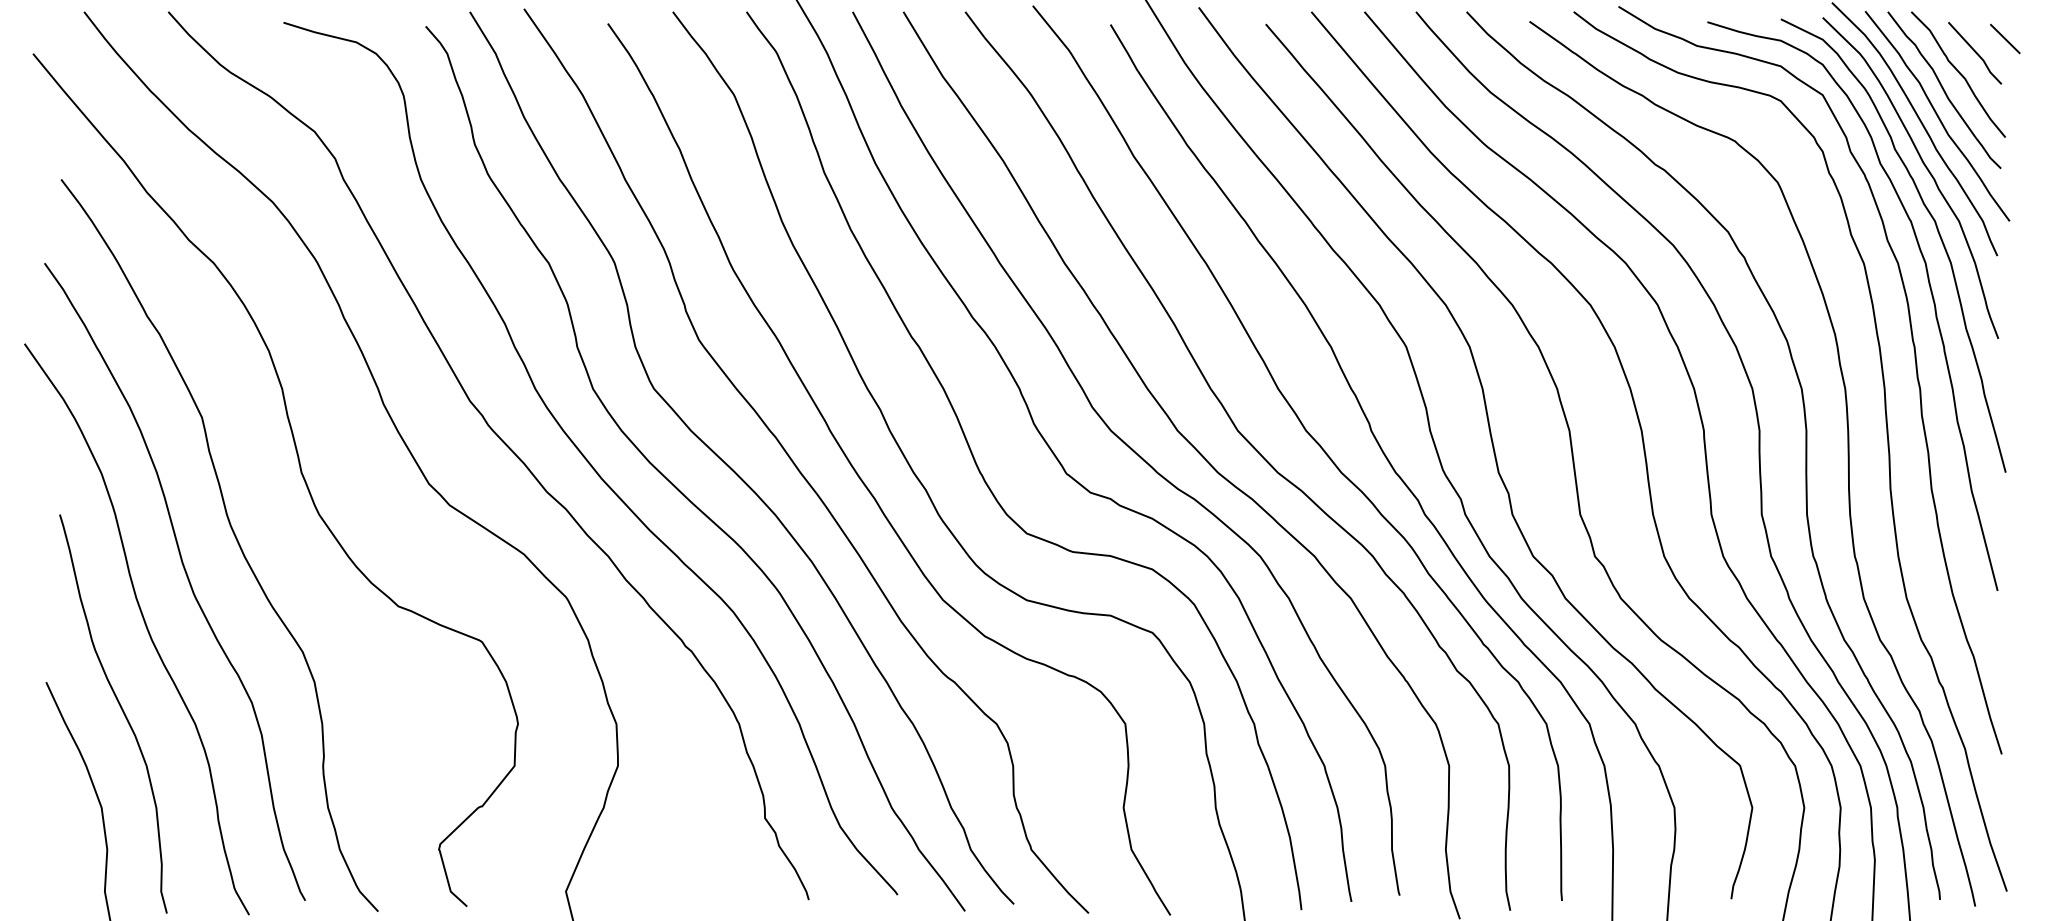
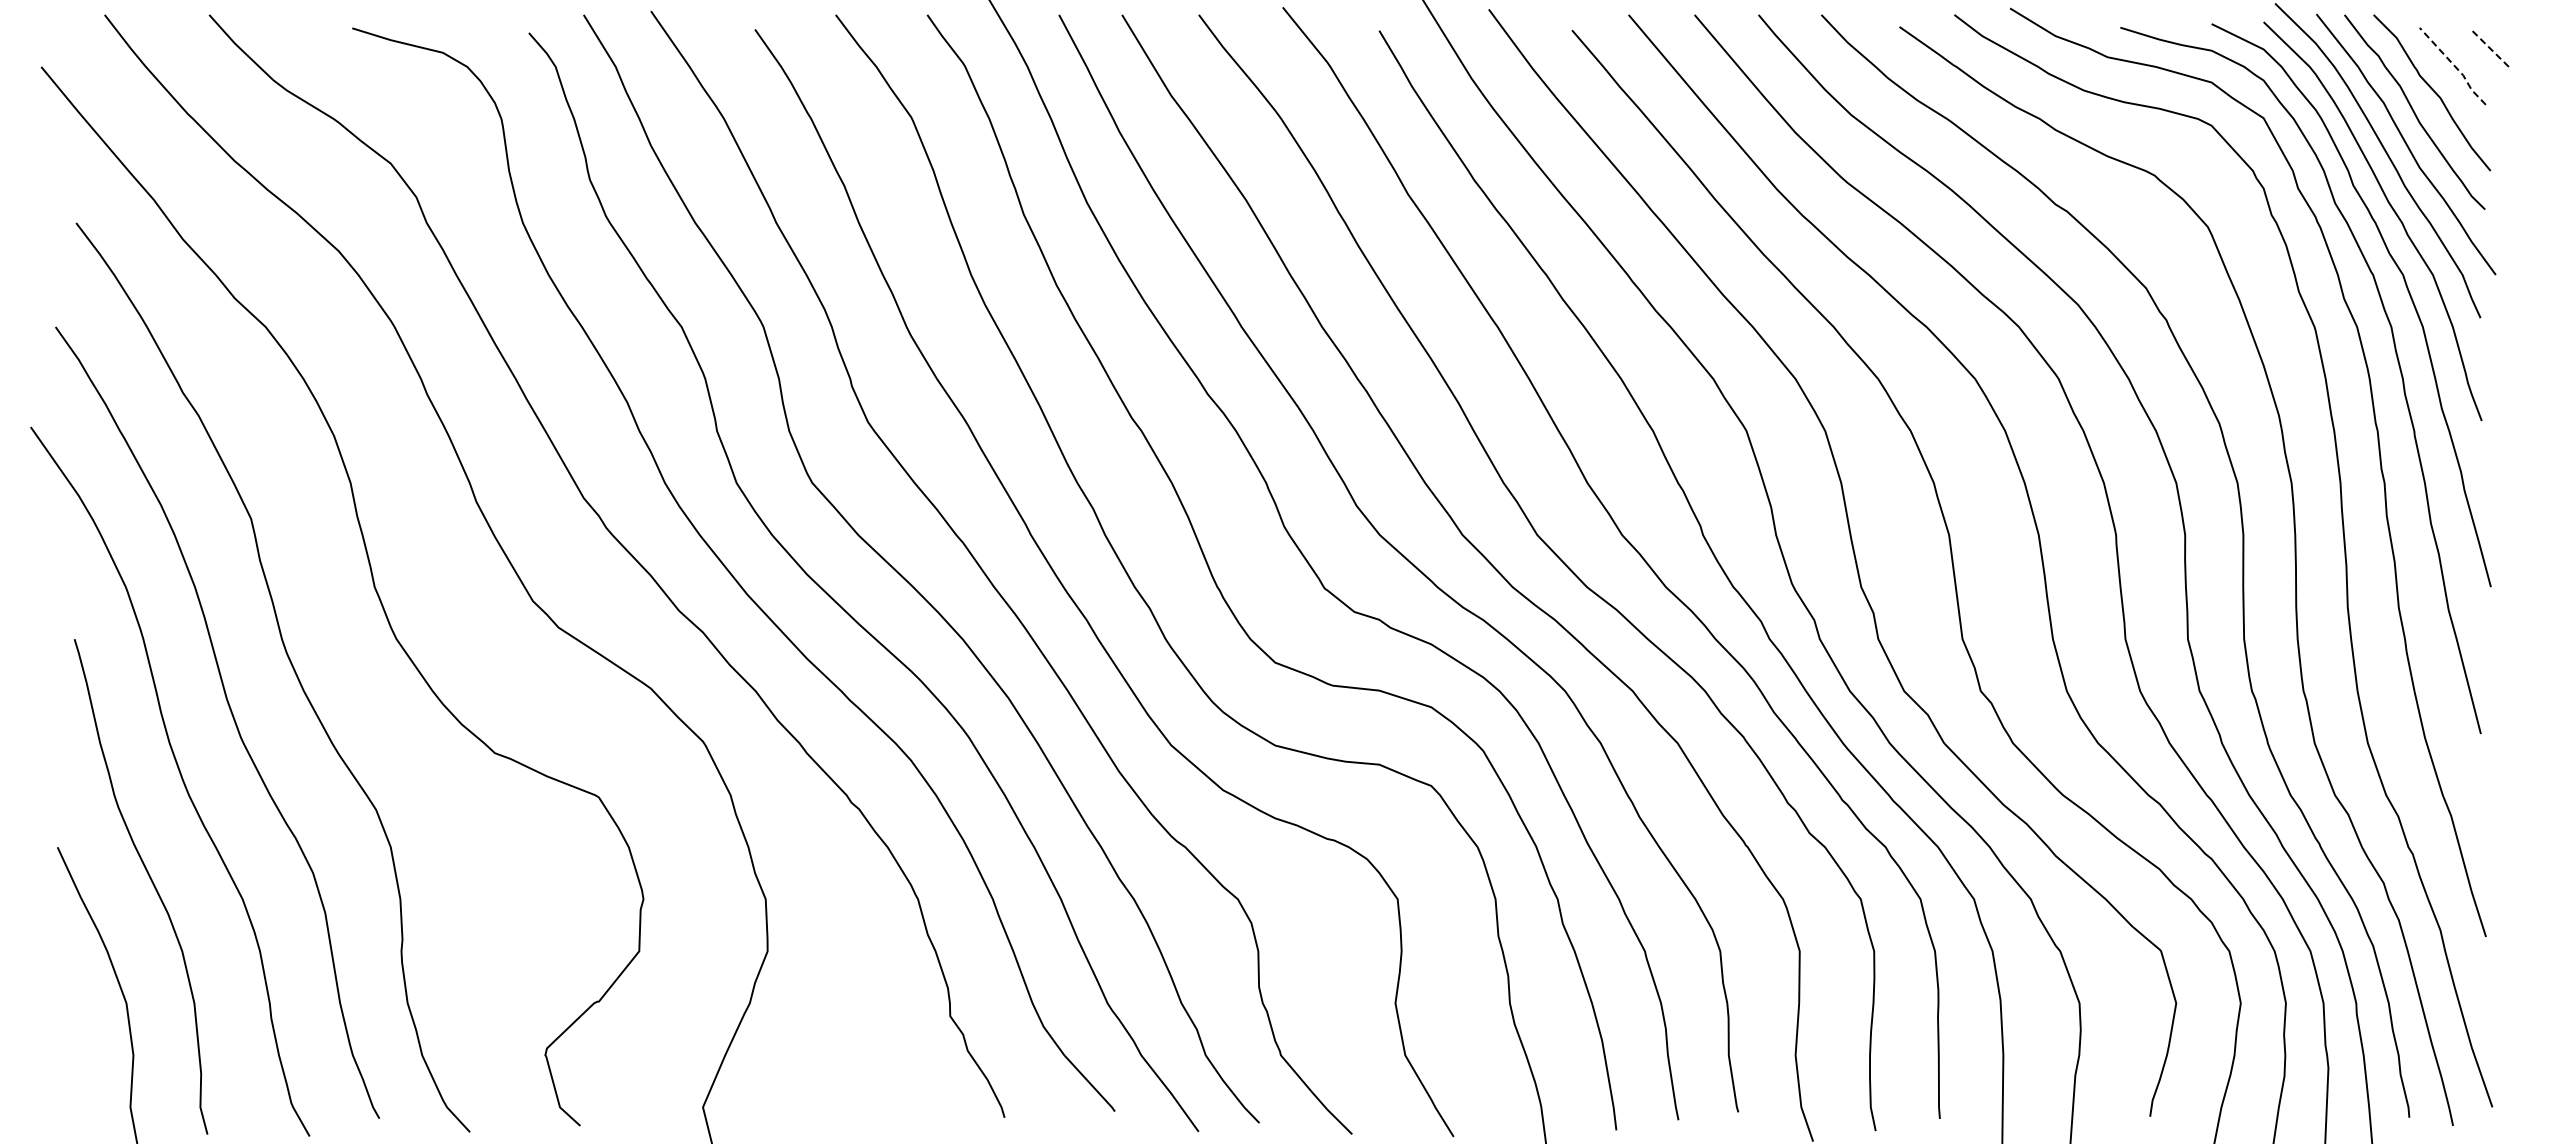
line: (2004, 38) -> (2489, 48), solid -> dashed
line: (1976, 52) -> (2454, 65), solid -> dashed

